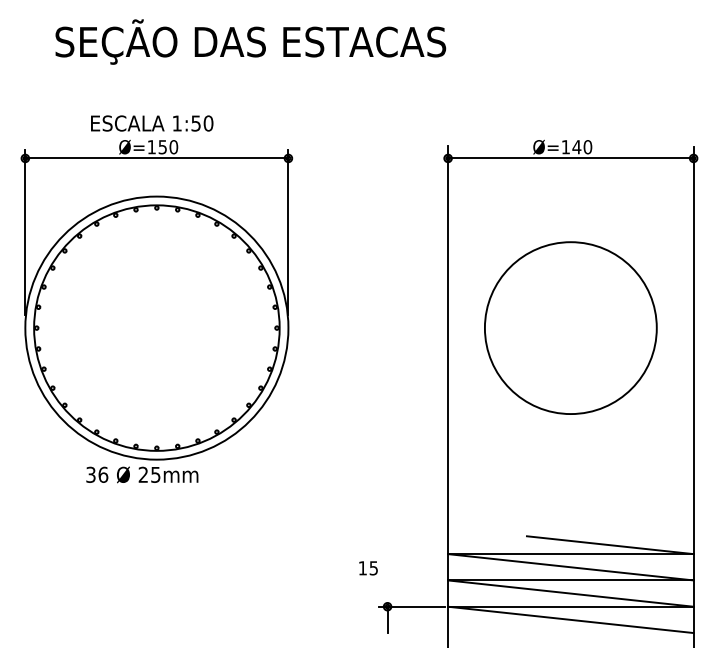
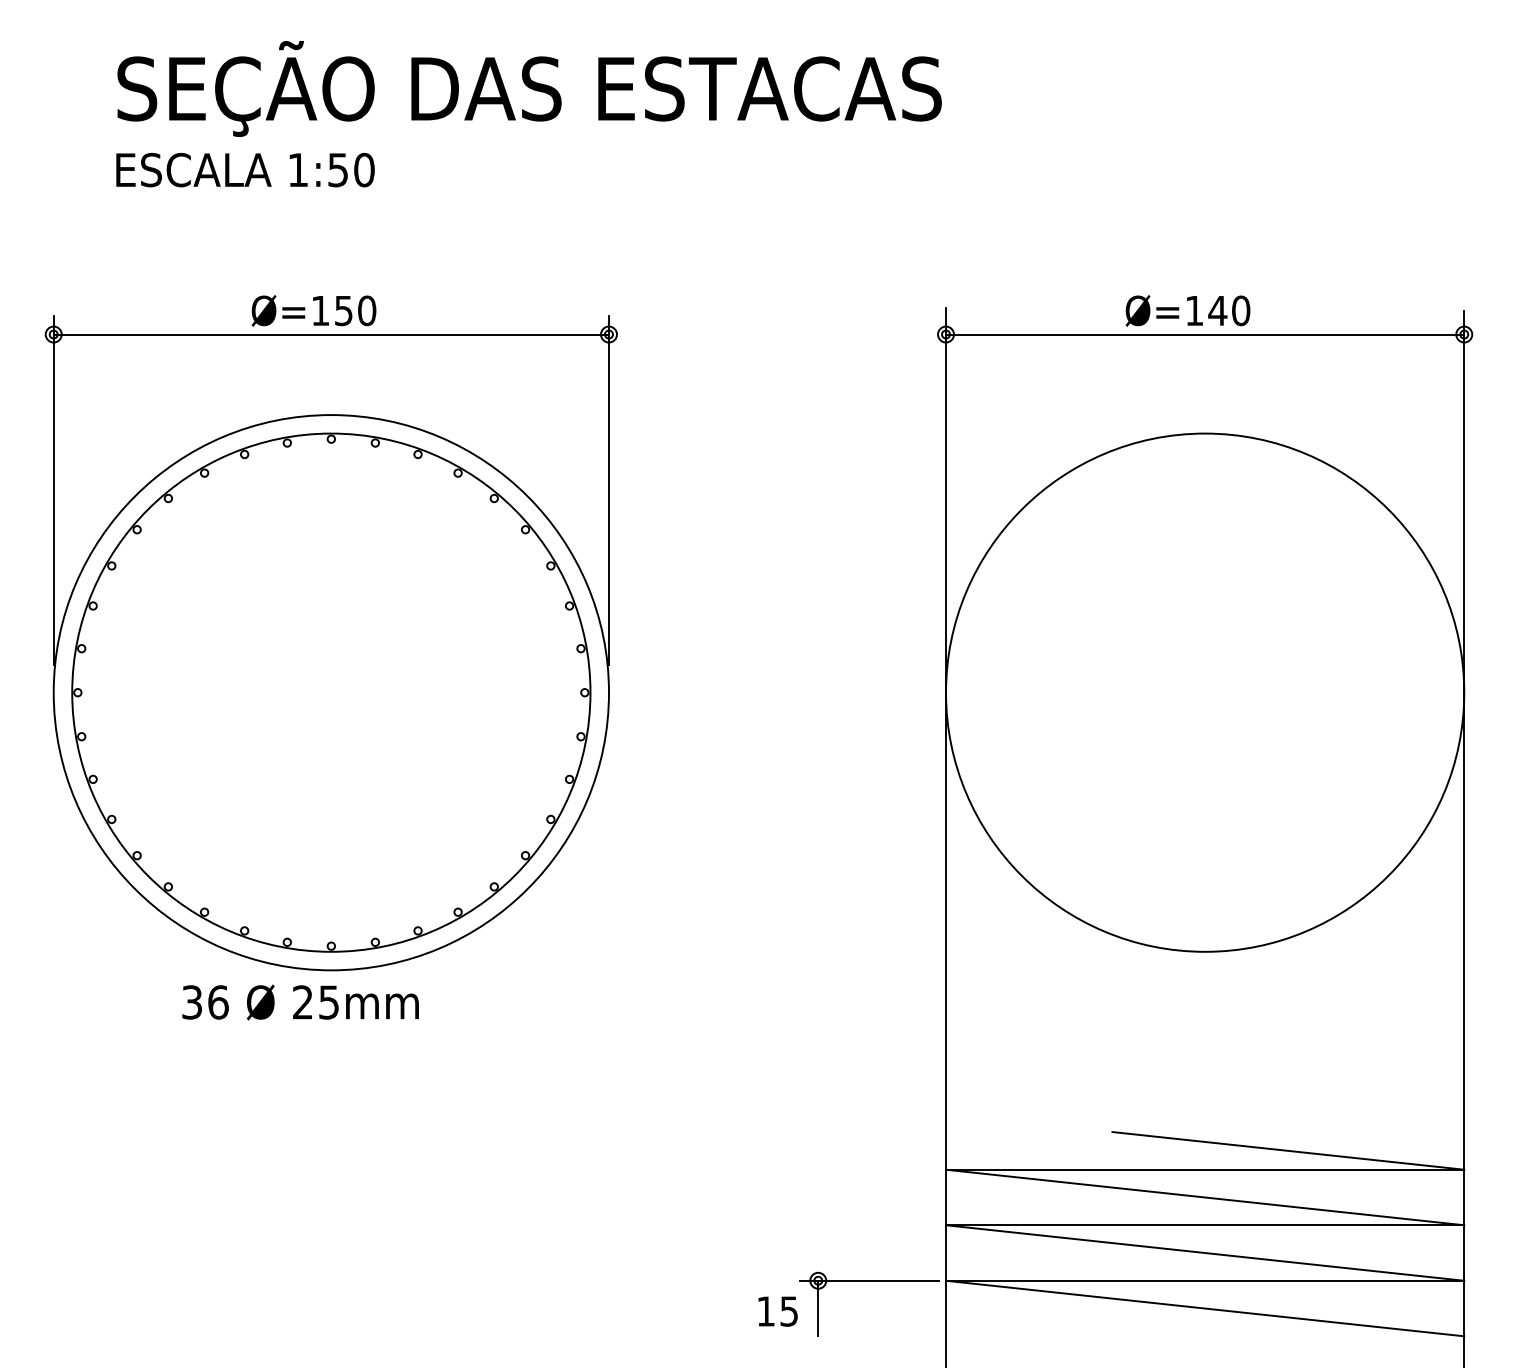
text: (152, 123) -> (246, 170), moved
circle: (570, 327) -> (1204, 691), size x1.43
text: (368, 568) -> (777, 1311), moved

